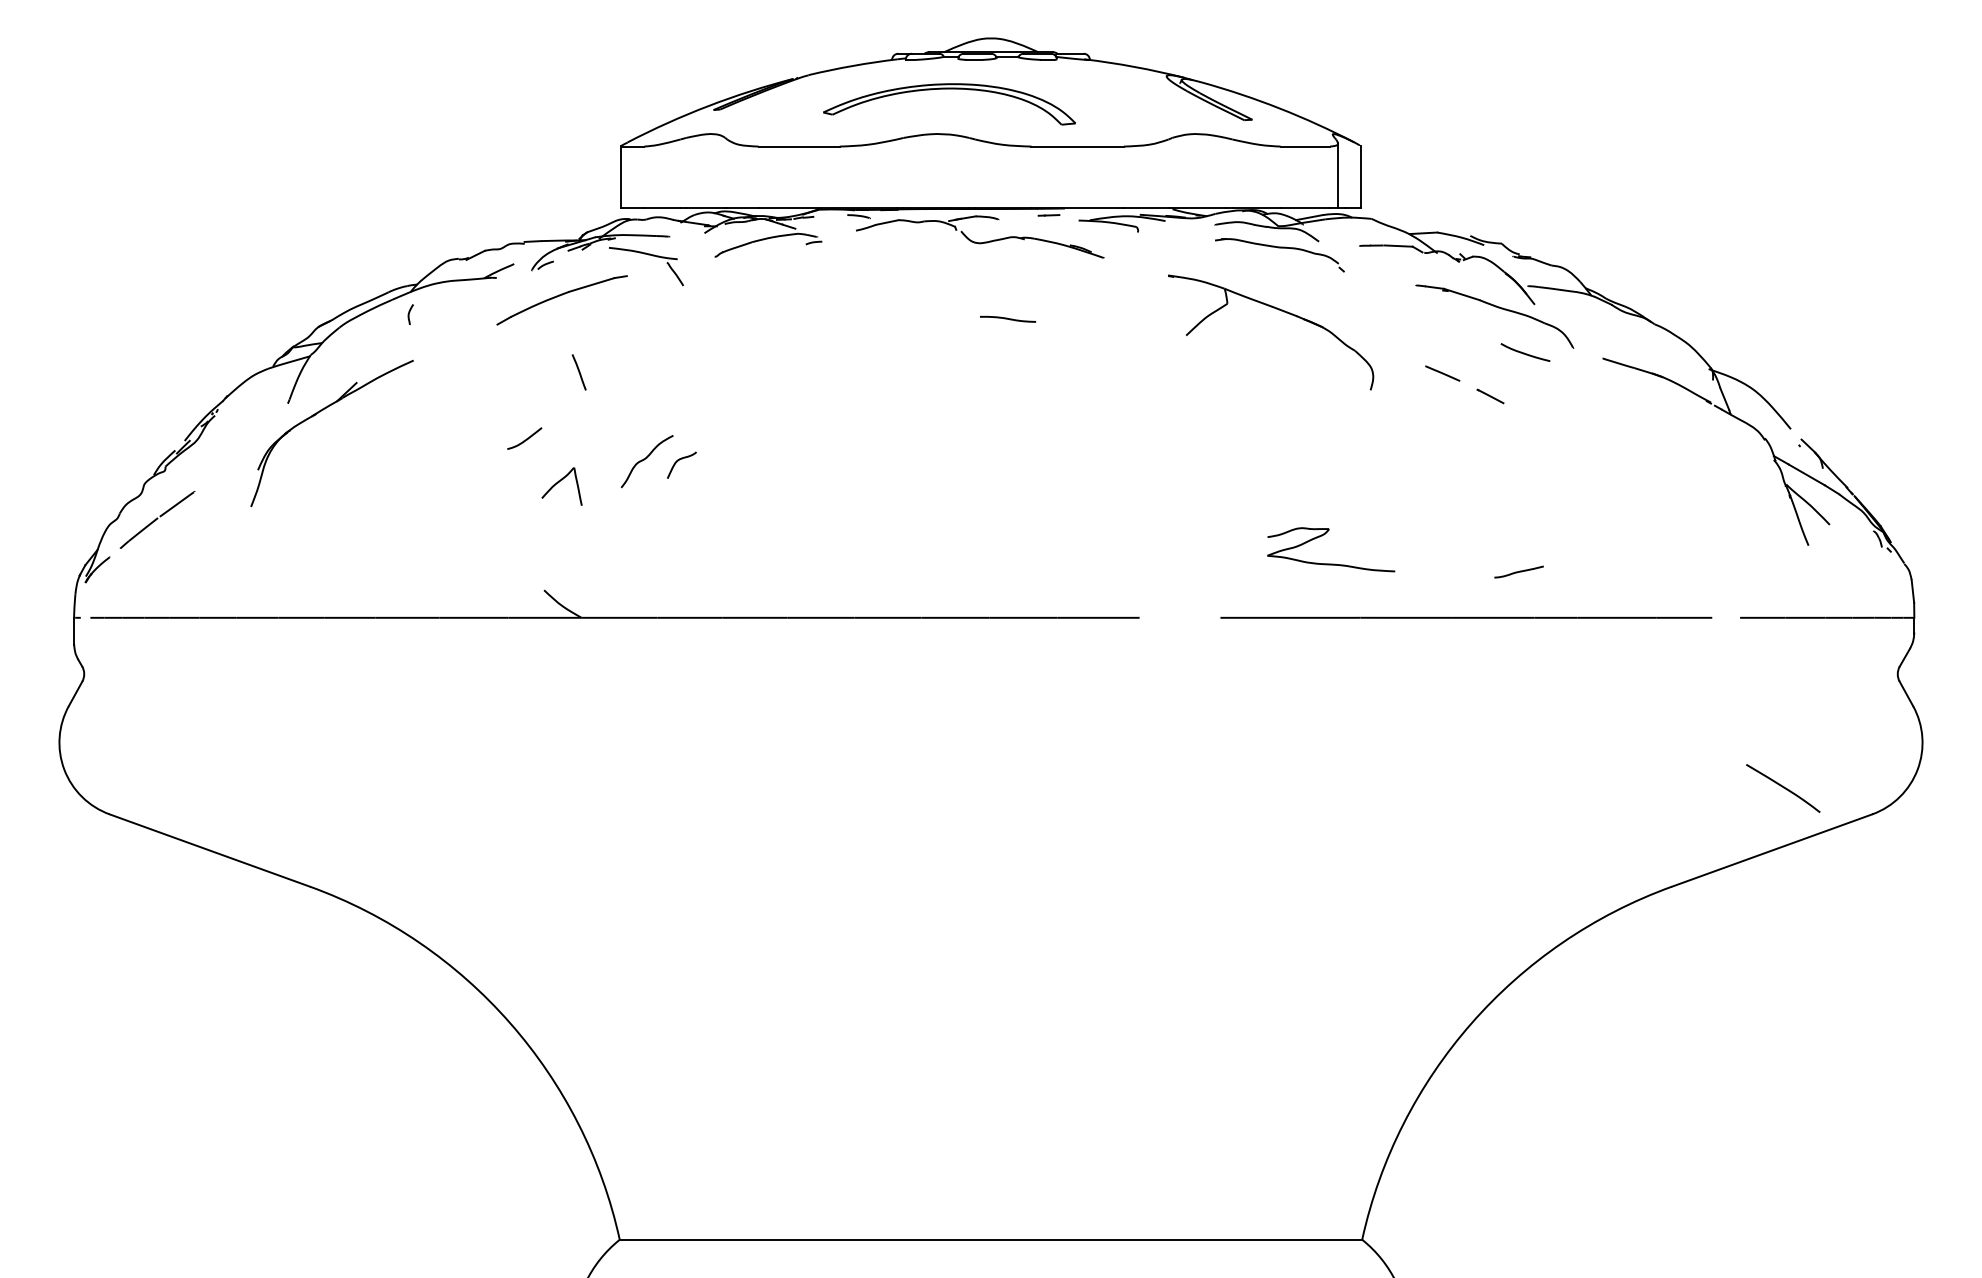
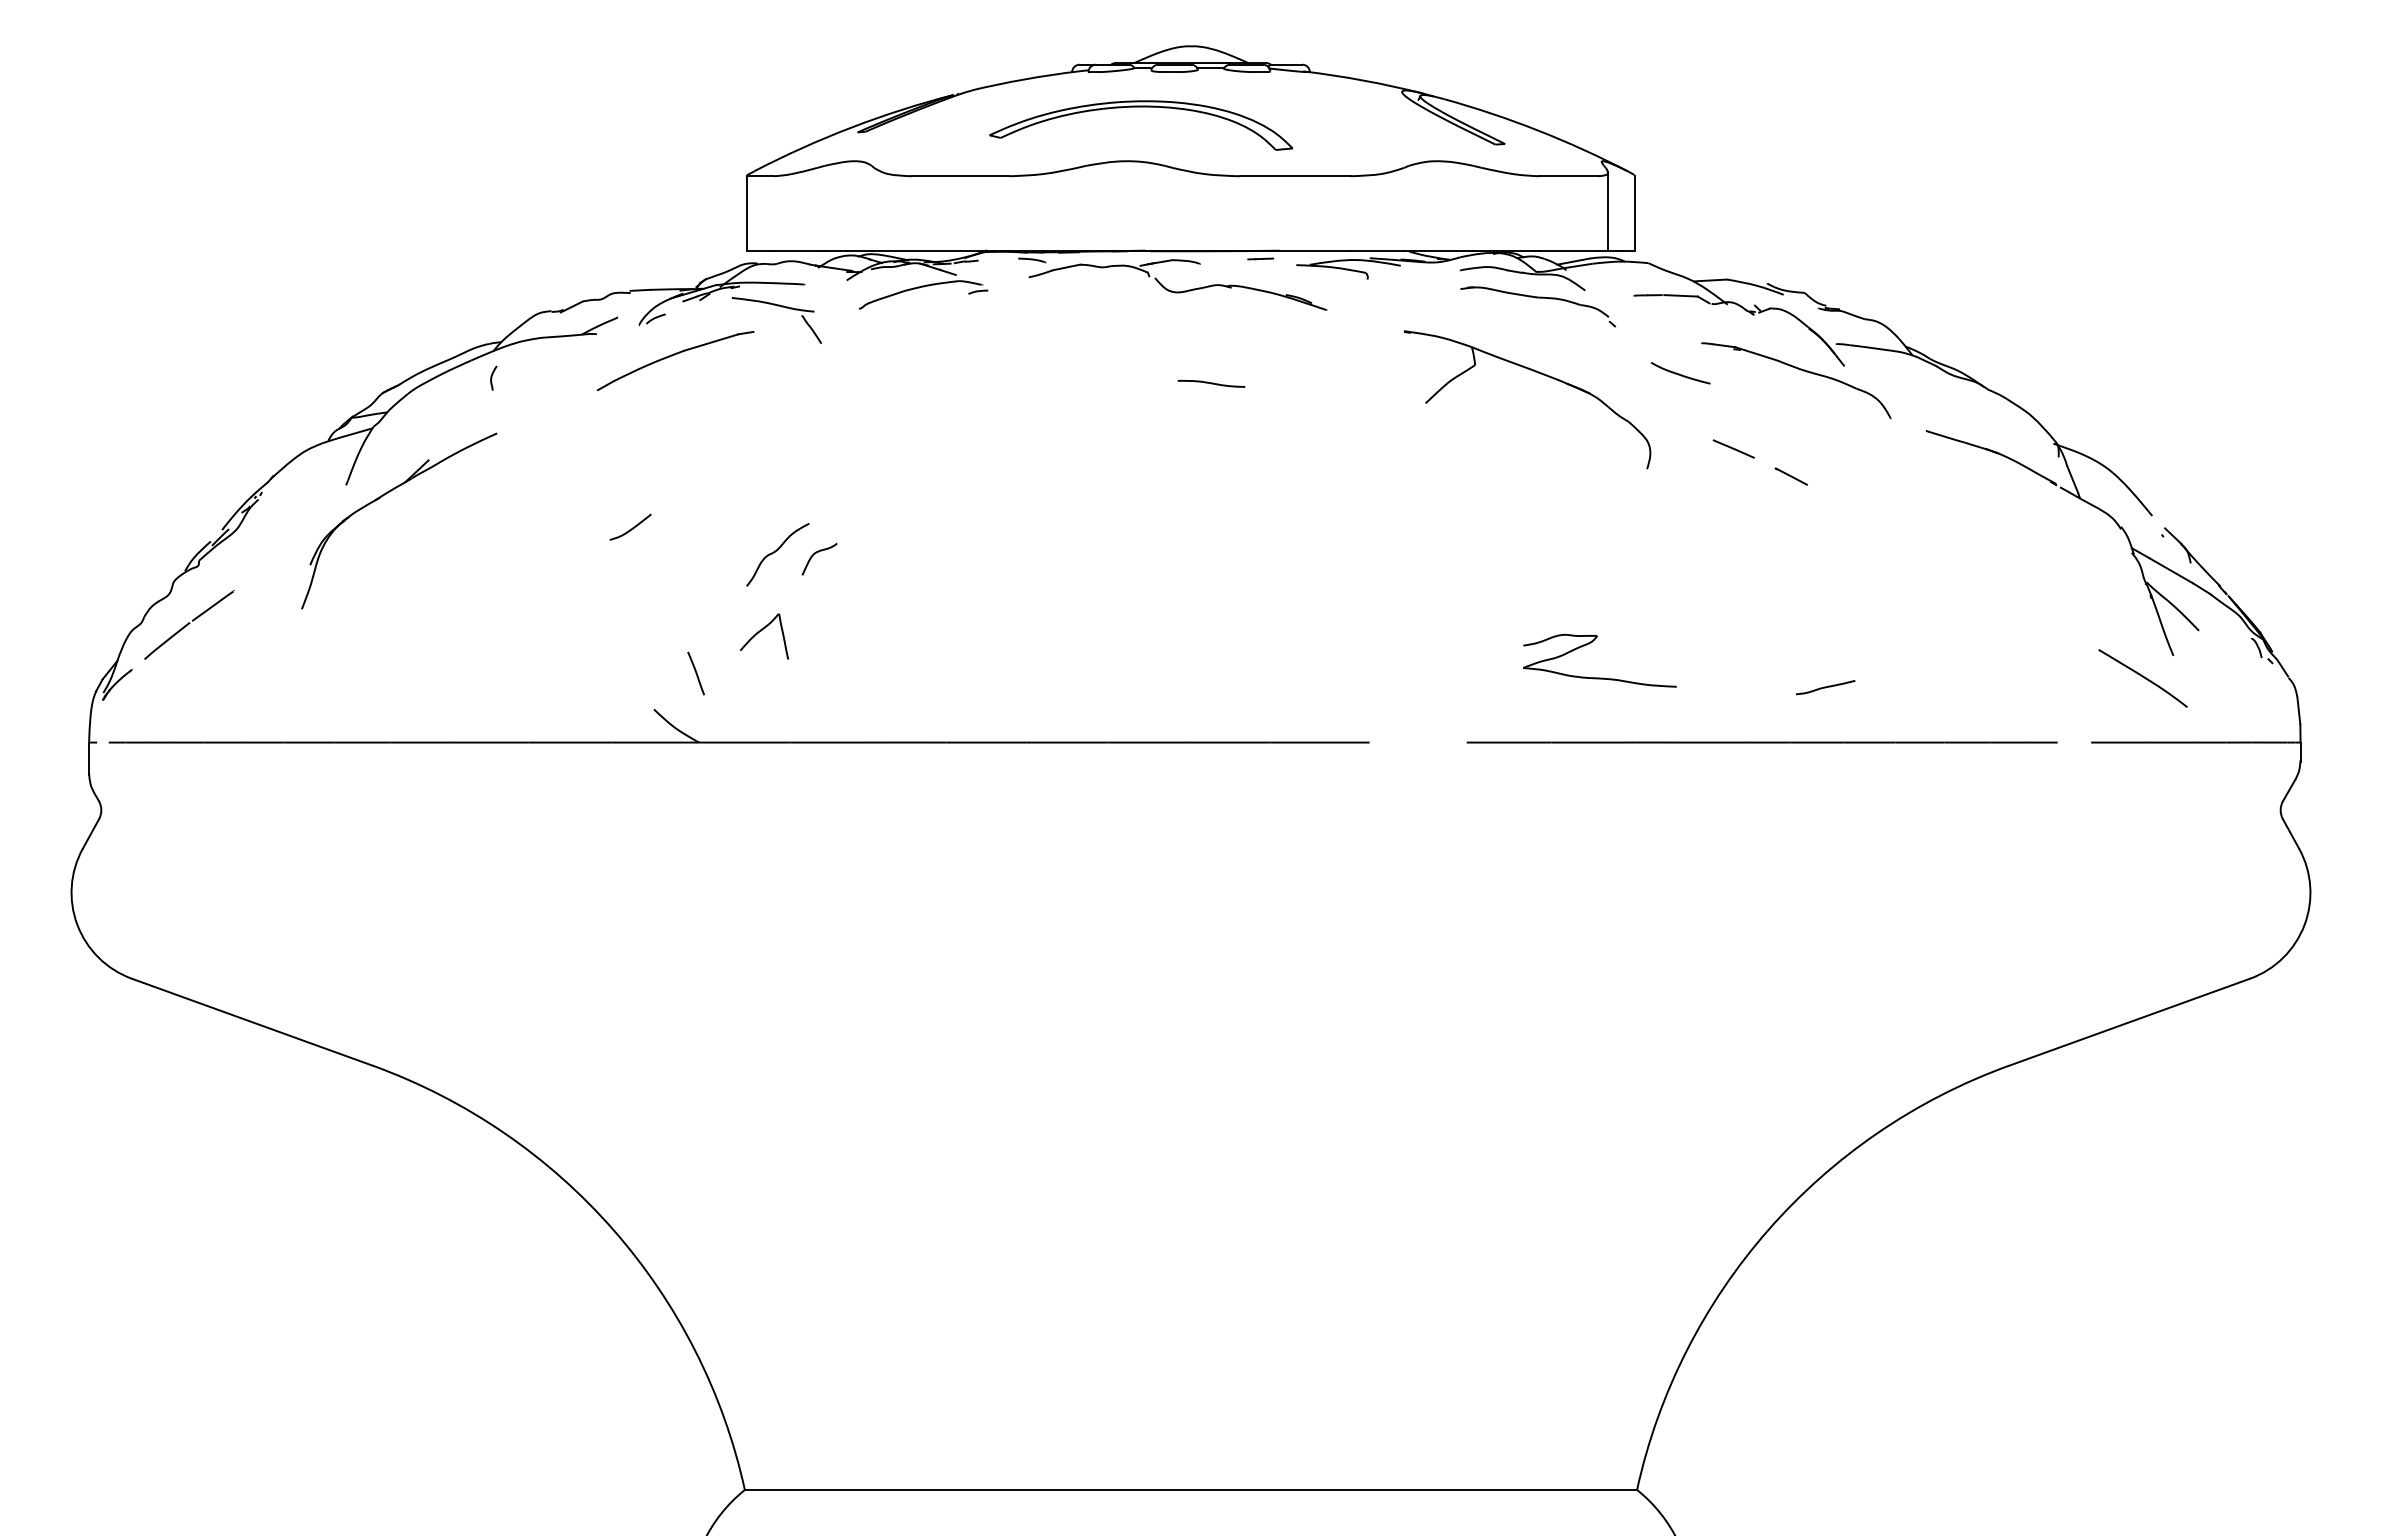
curve: (1524, 352) -> (1679, 373), moved
line: (578, 372) -> (695, 673), moved
part: (561, 486) -> (763, 636), moved
curve: (1783, 788) -> (2143, 678), moved

